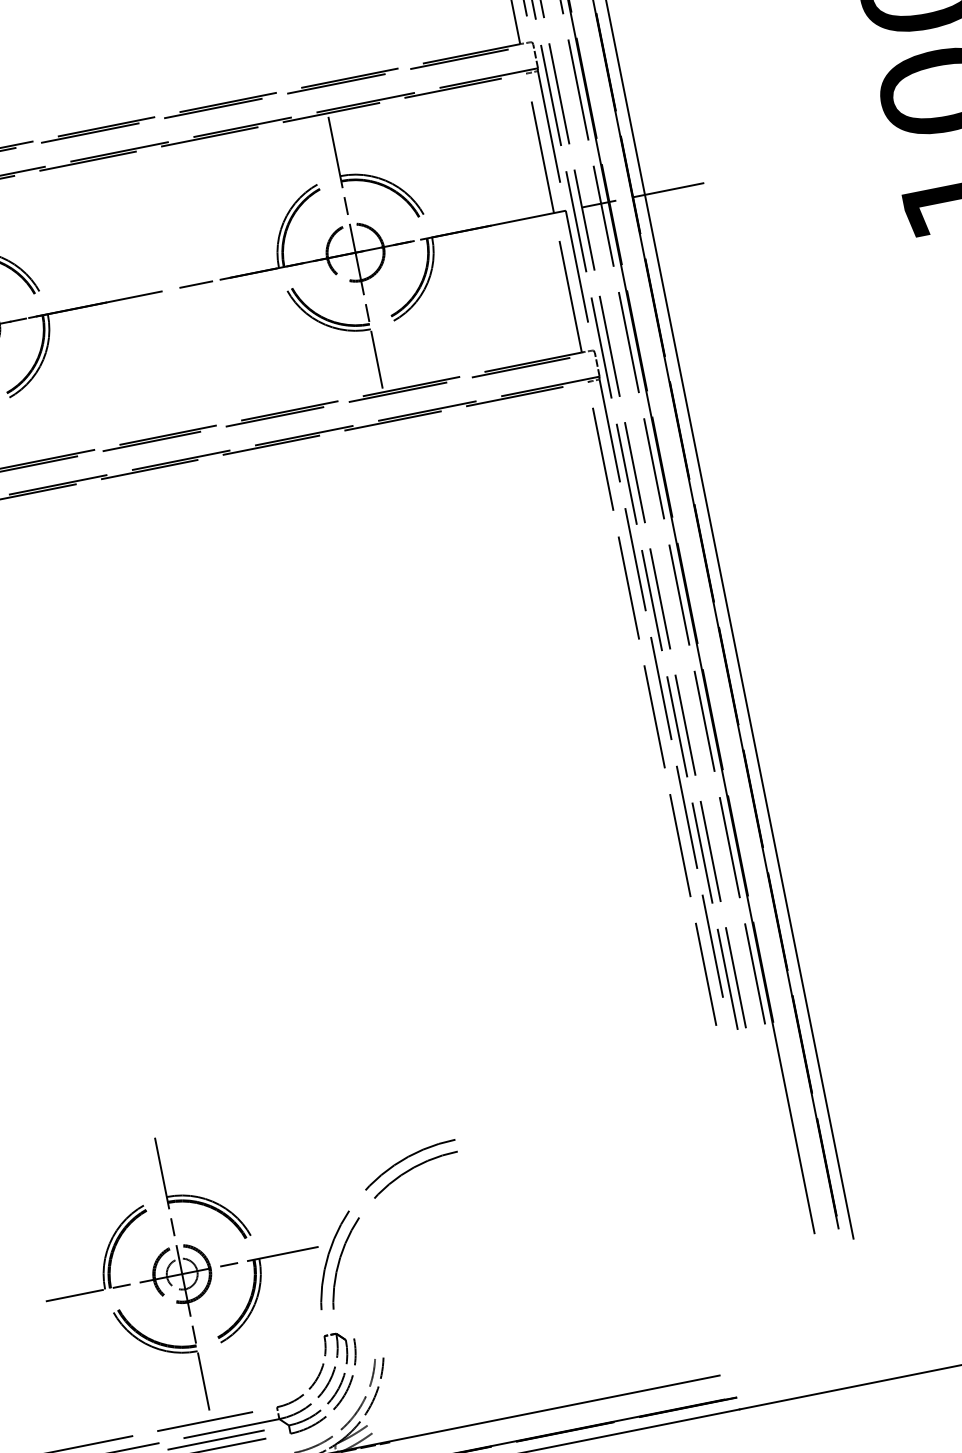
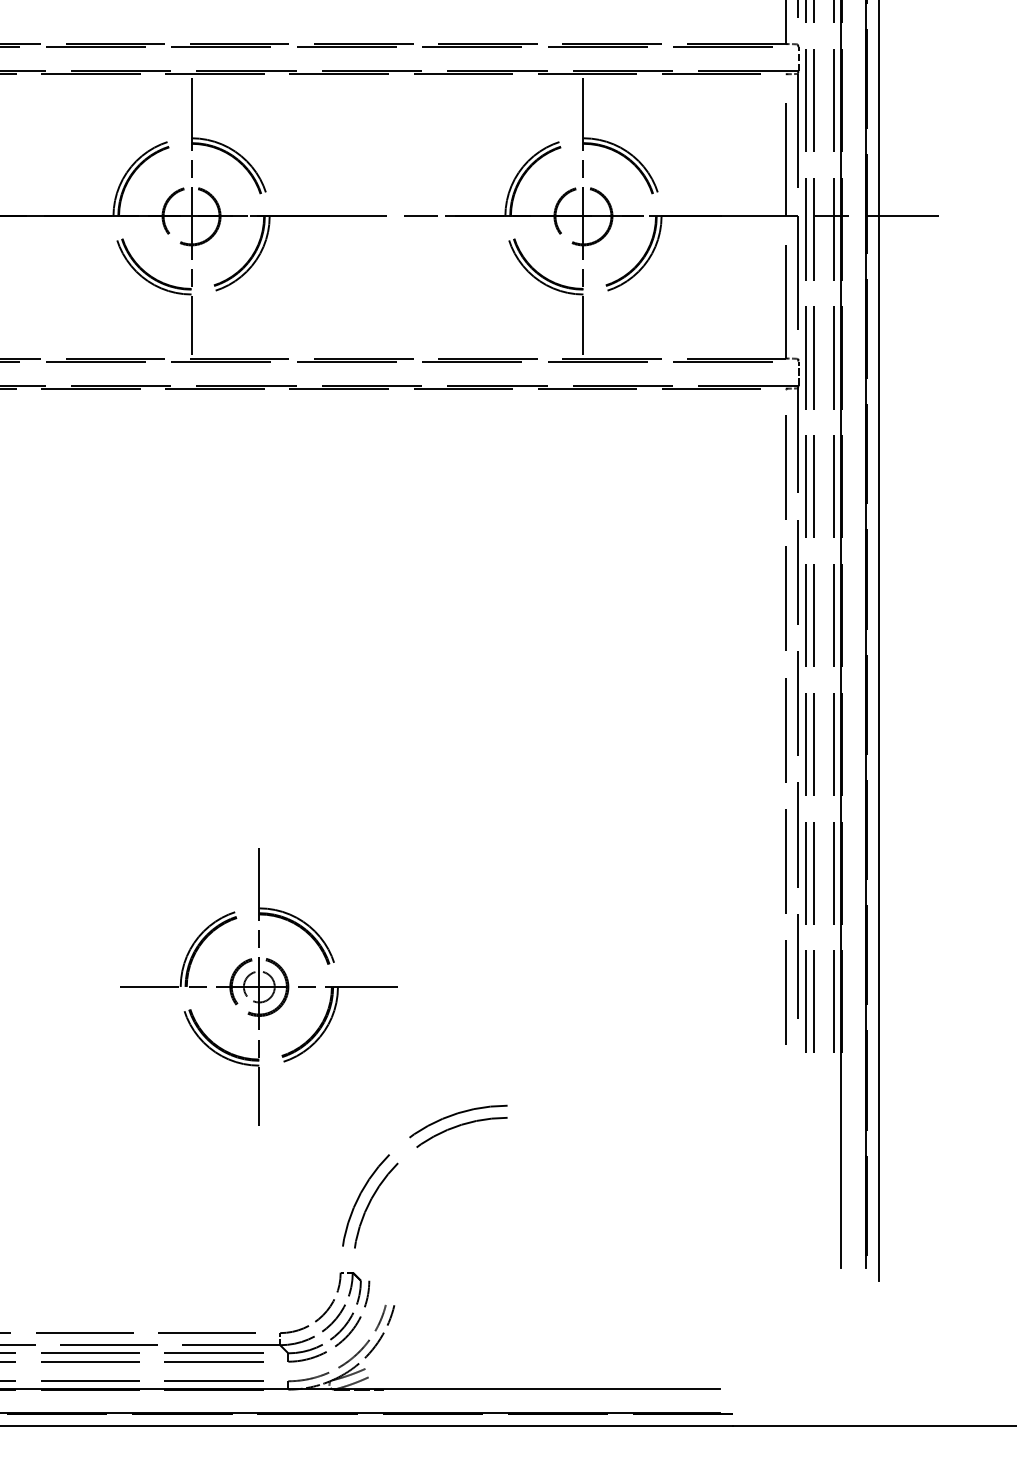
part: (181, 1273) -> (258, 986), moved

